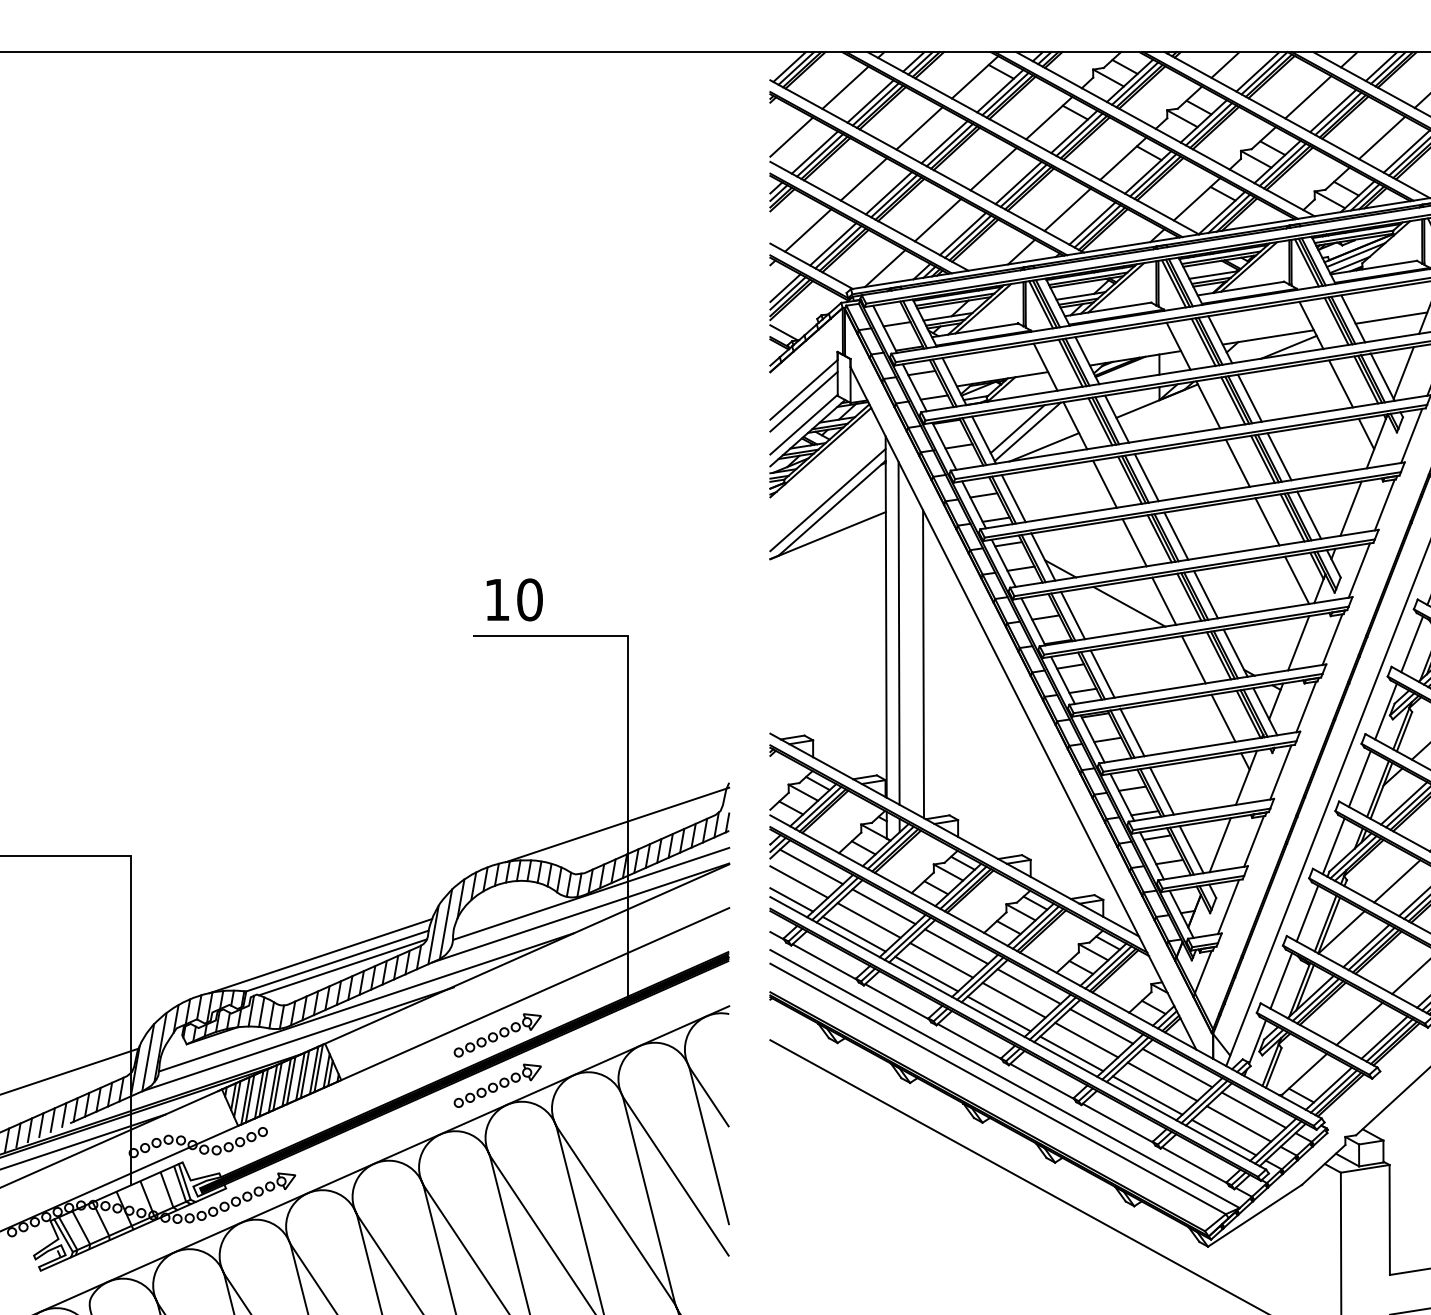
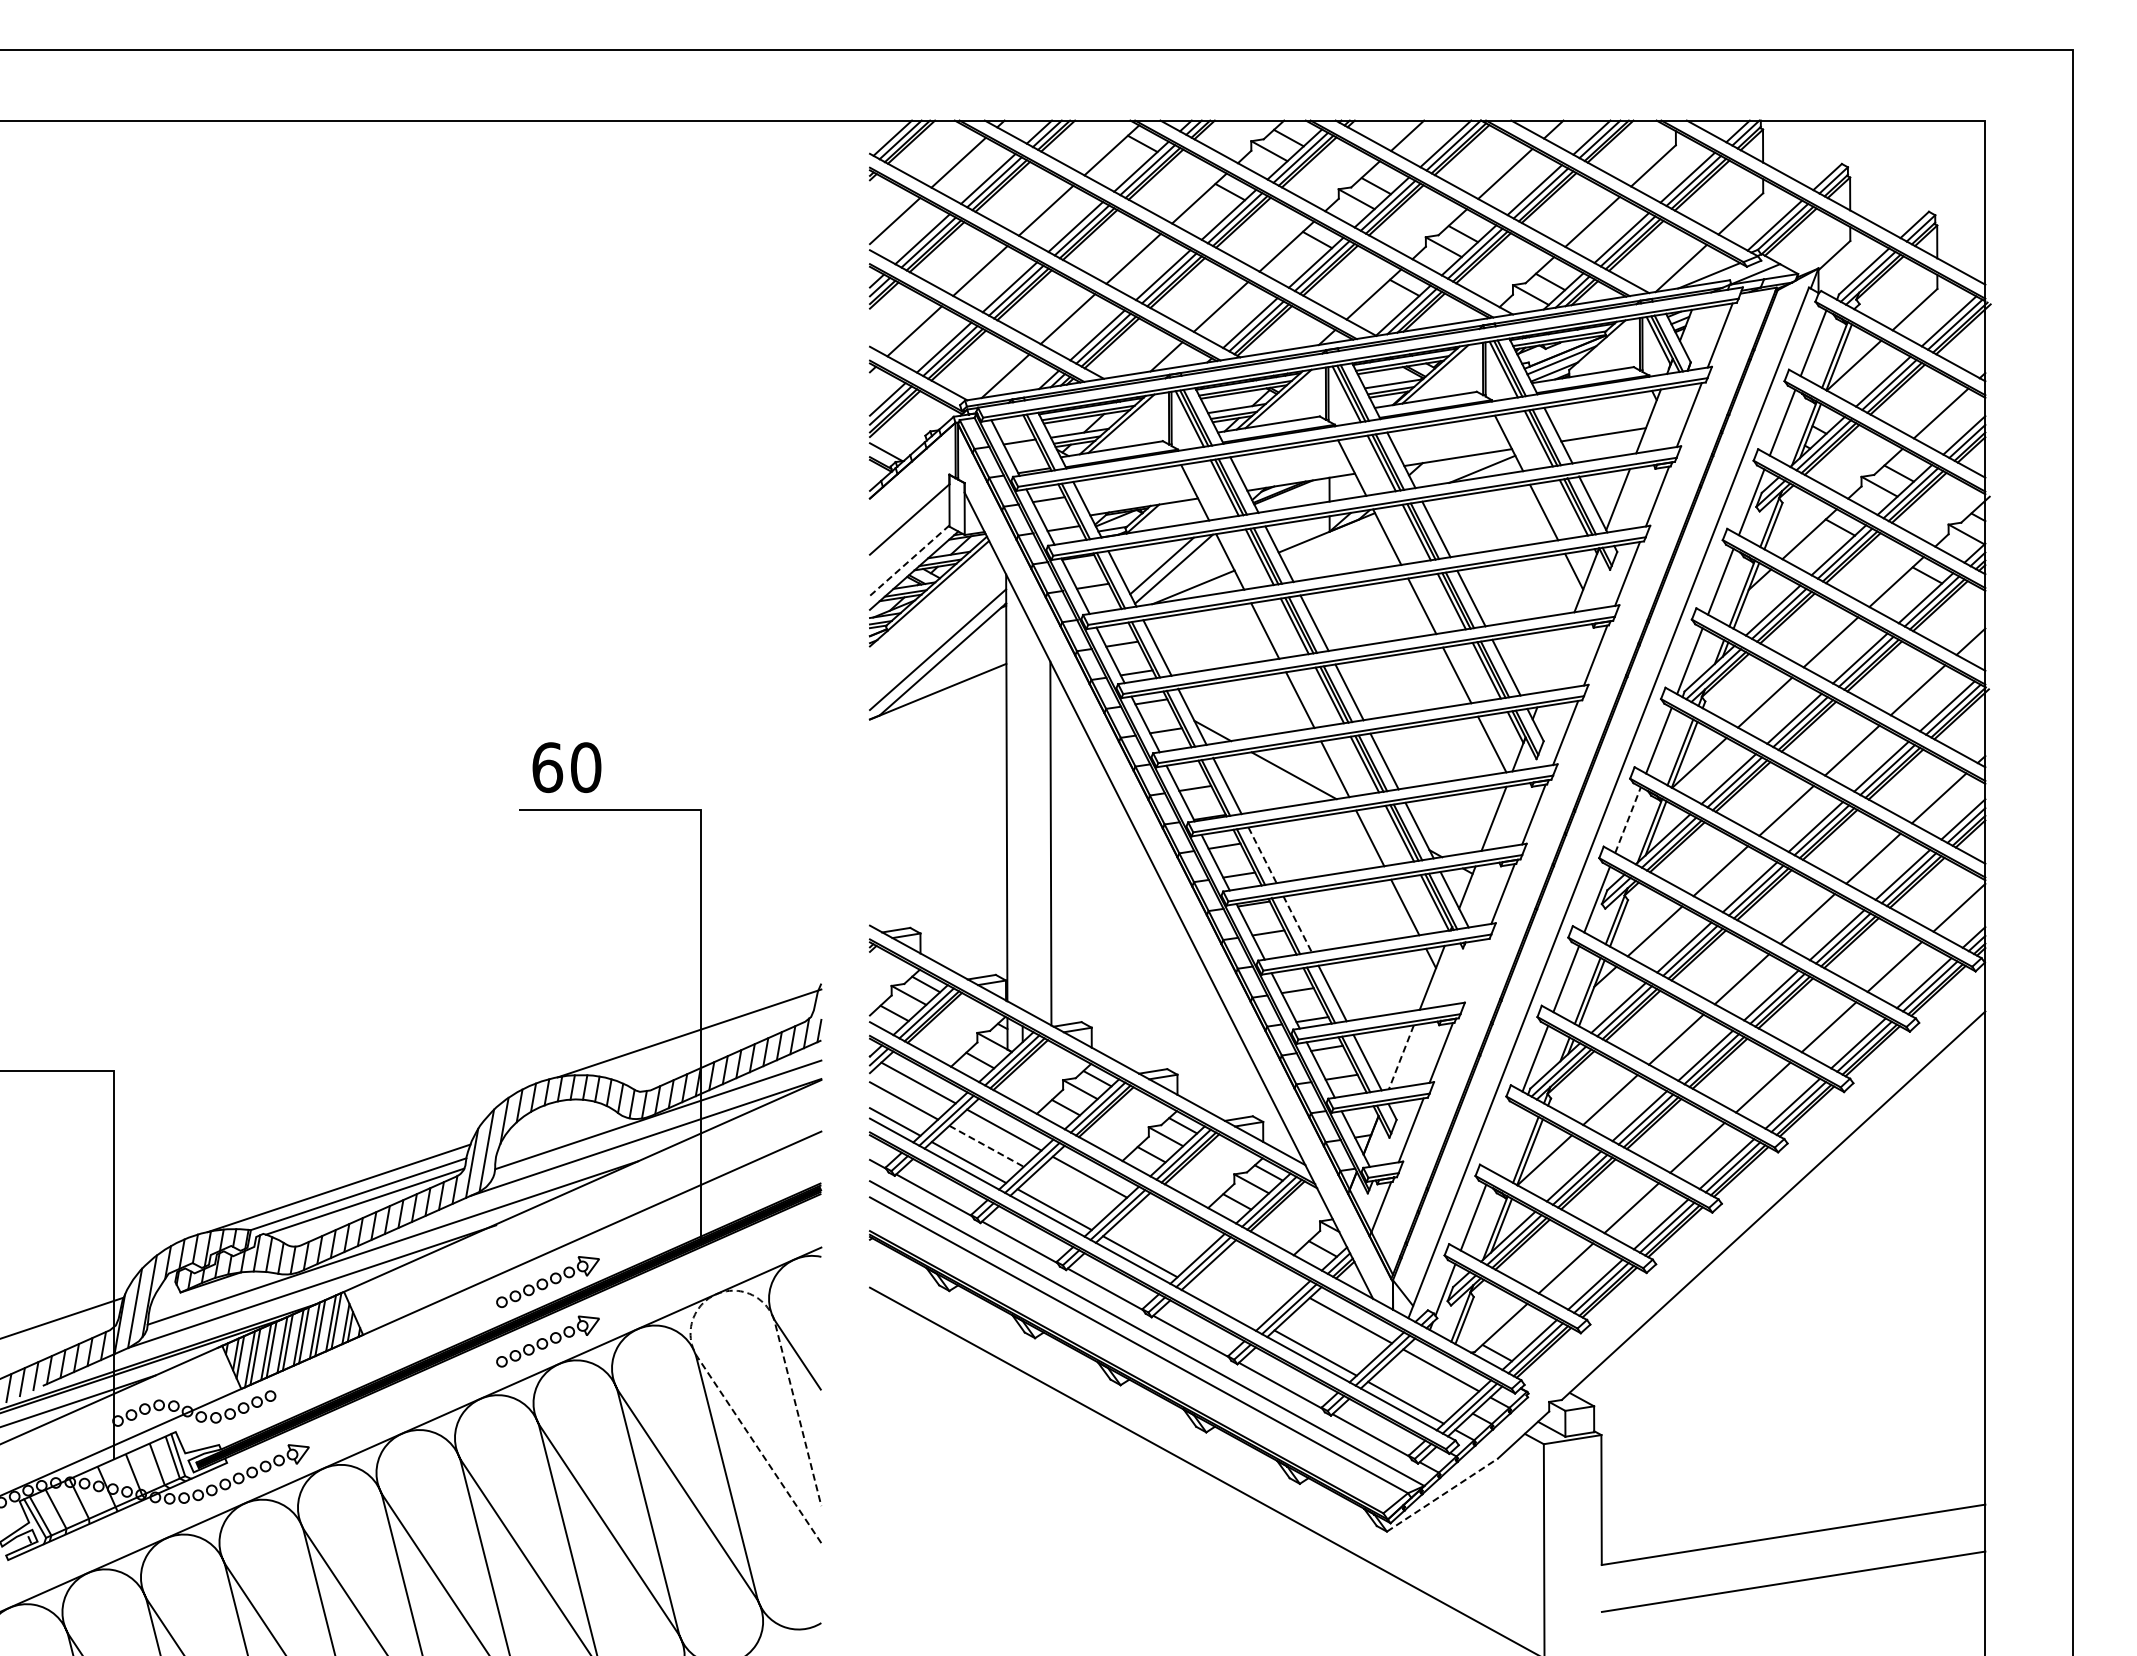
line: (803, 401) -> (909, 533), removed
line: (803, 424) -> (909, 560), solid -> dashed
line: (1350, 508) -> (1555, 659), removed
text: (497, 599) -> (547, 767), 10 -> 60
line: (898, 632) -> (1021, 806), removed
line: (1412, 643) -> (1628, 819), solid -> dashed
line: (1102, 674) -> (1262, 855), solid -> dashed
line: (1132, 732) -> (1297, 924), solid -> dashed
line: (1280, 772) -> (1472, 971), removed
line: (1220, 845) -> (1401, 1057), solid -> dashed
line: (1307, 913) -> (1504, 1138), removed
line: (869, 920) -> (987, 1146), solid -> dashed
line: (941, 960) -> (1072, 1193), removed
line: (1029, 985) -> (1175, 1223), removed
line: (1013, 1000) -> (1157, 1240), removed
line: (1101, 1026) -> (1261, 1271), removed
line: (1086, 1040) -> (1243, 1287), removed
line: (631, 1051) -> (705, 1301), solid -> dashed
line: (1071, 1053) -> (1225, 1303), removed
line: (1162, 1081) -> (1333, 1336), removed
line: (1238, 1123) -> (1423, 1386), removed
line: (1255, 1215) -> (1442, 1494), solid -> dashed

